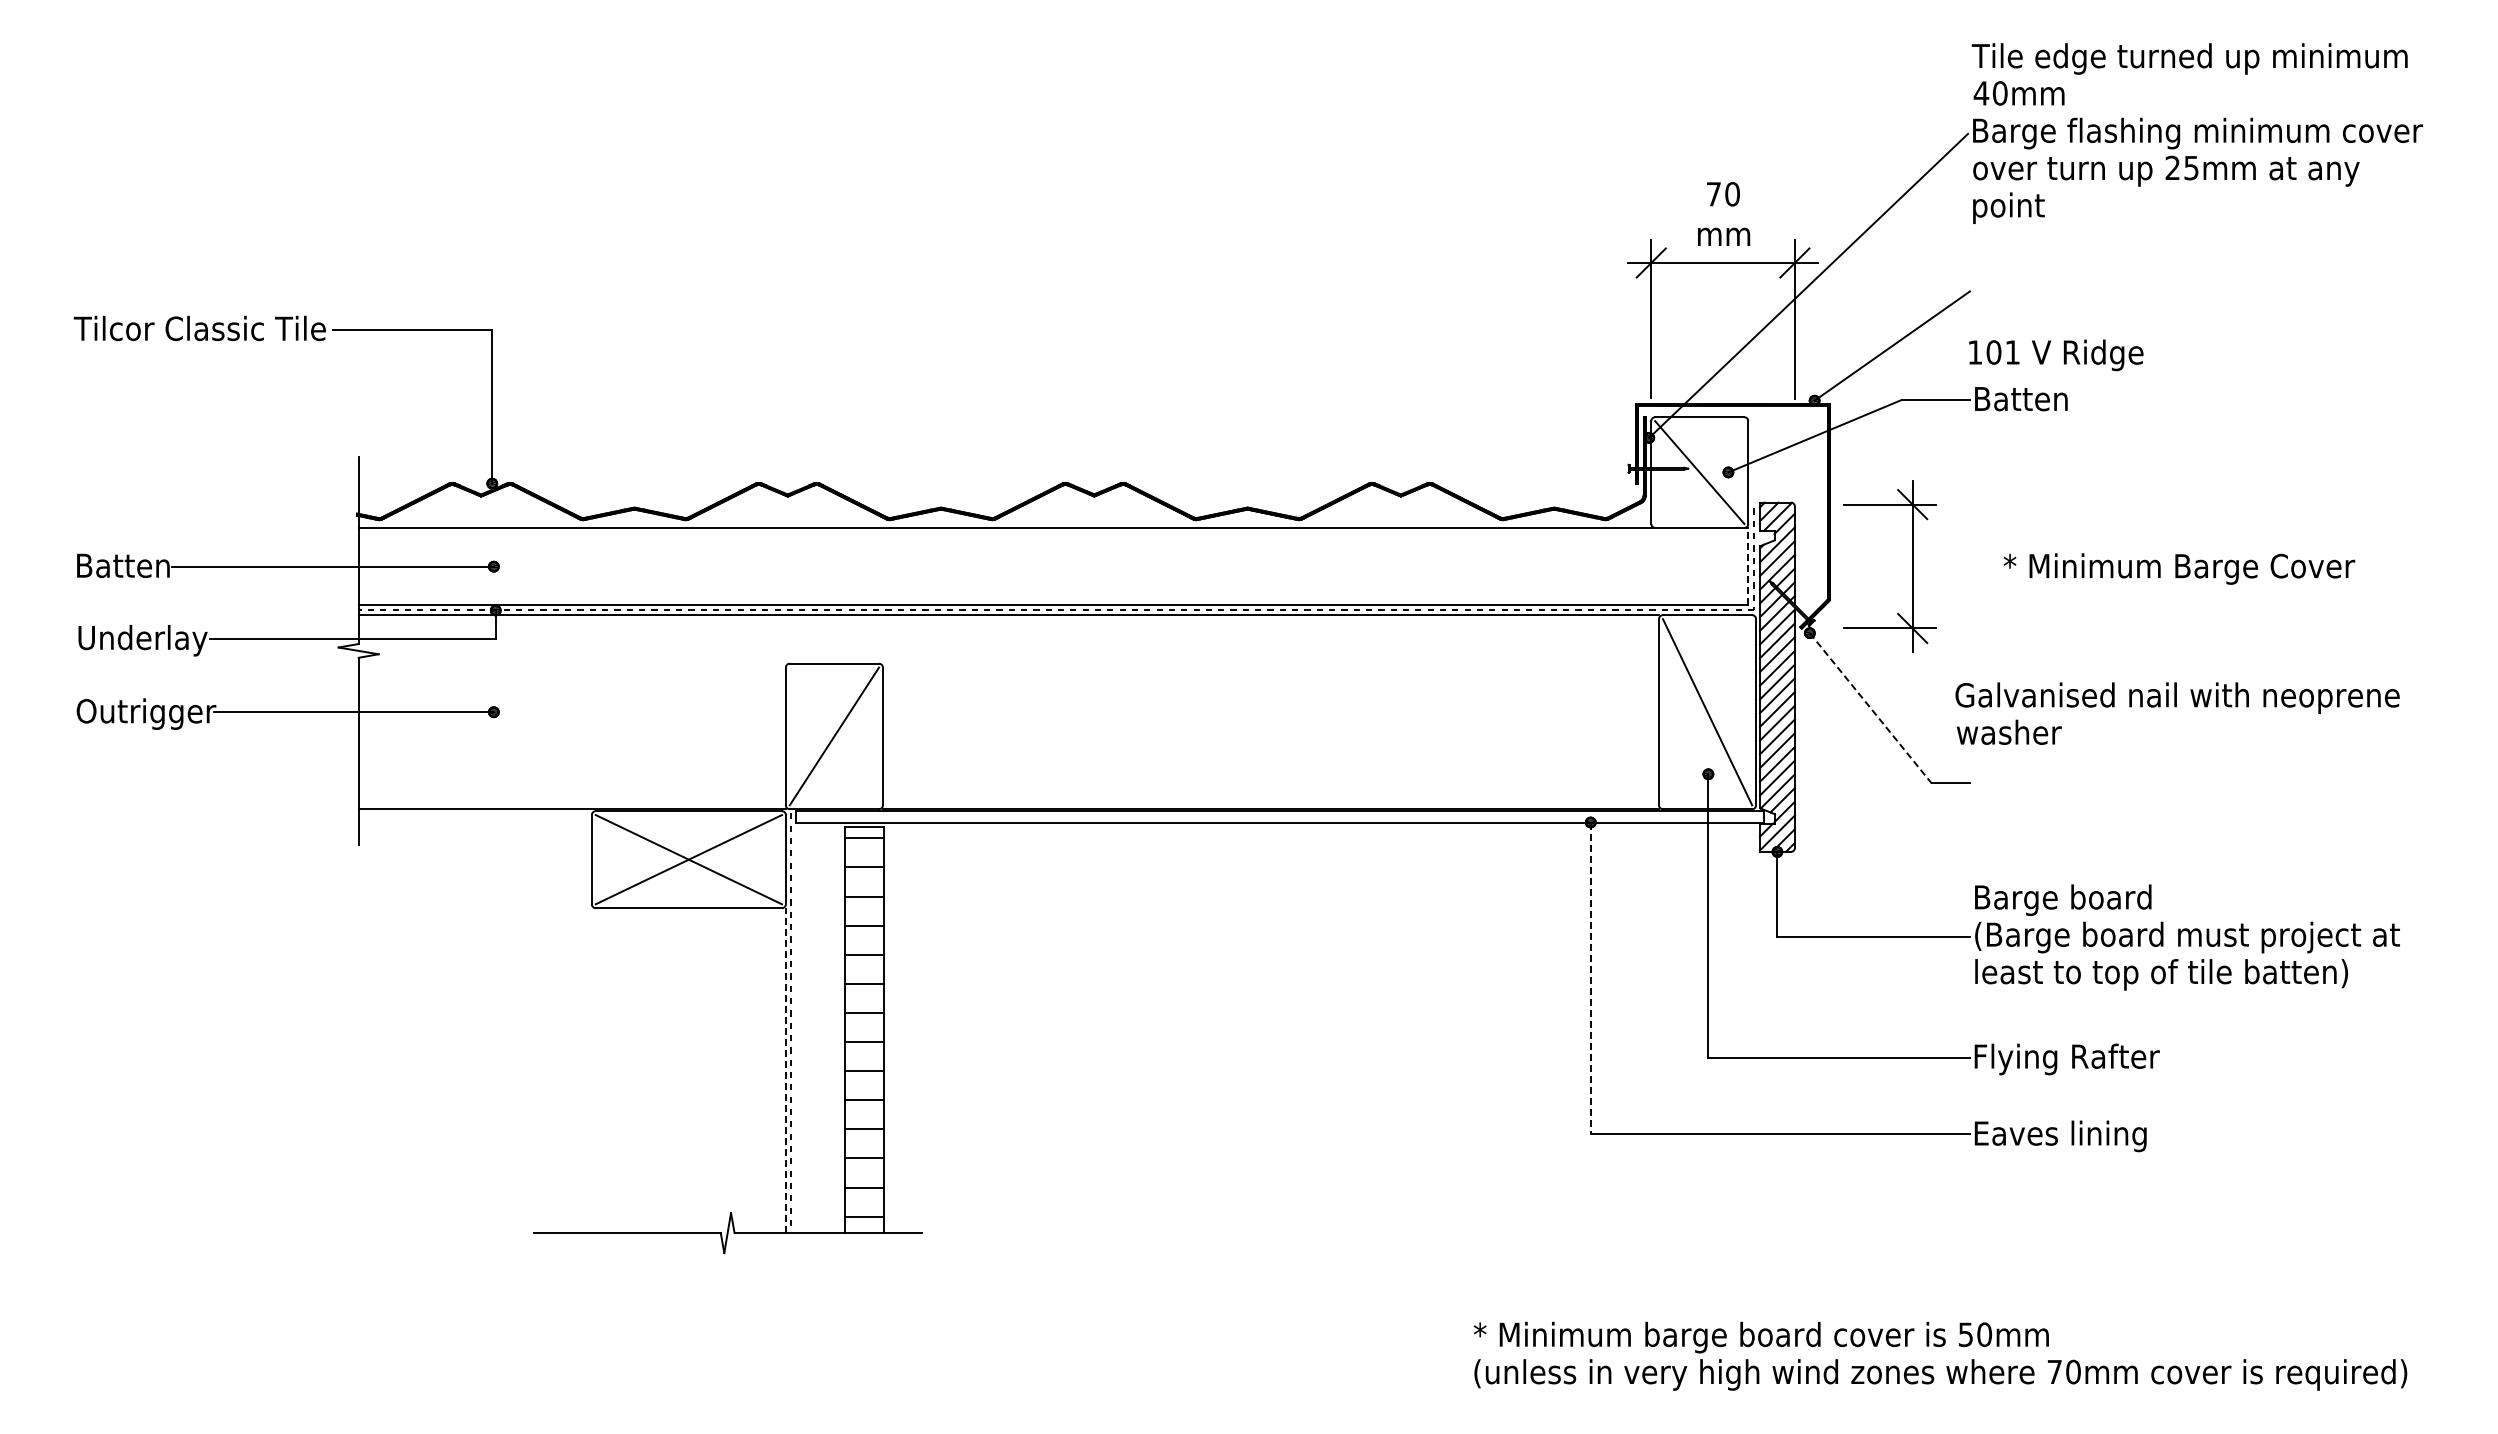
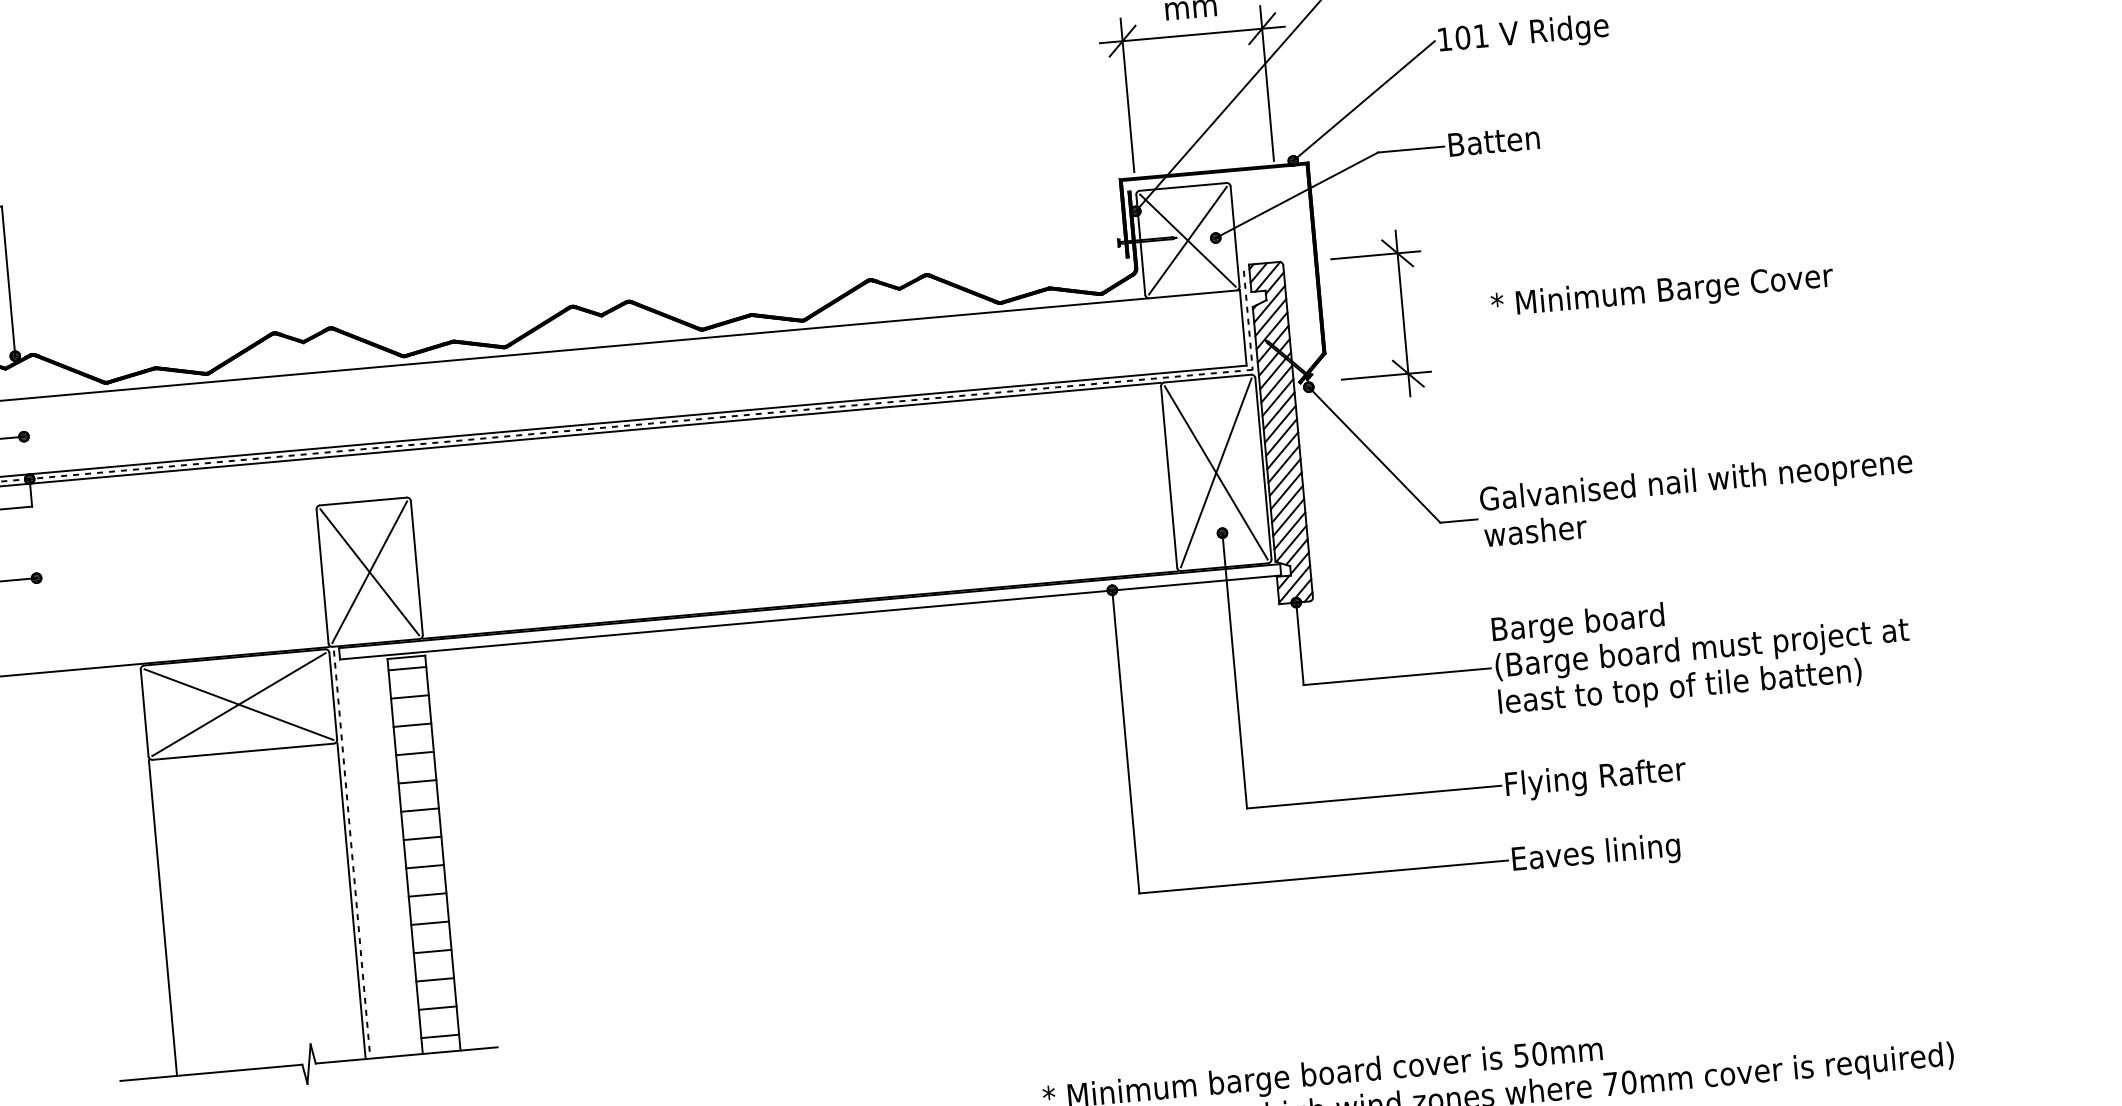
text: (2056, 355) -> (1523, 35), moved
line: (1699, 472) -> (1187, 240), added
line: (1748, 566) -> (1243, 327), dashed -> solid
line: (1870, 708) -> (1374, 455), dashed -> solid
line: (1707, 712) -> (1216, 473), added
text: (2177, 713) -> (1697, 497), moved
line: (834, 736) -> (369, 572), added
line: (1590, 978) -> (1125, 741), dashed -> solid
line: (591, 1070) -> (162, 917), added
line: (785, 1070) -> (351, 901), dashed -> solid

